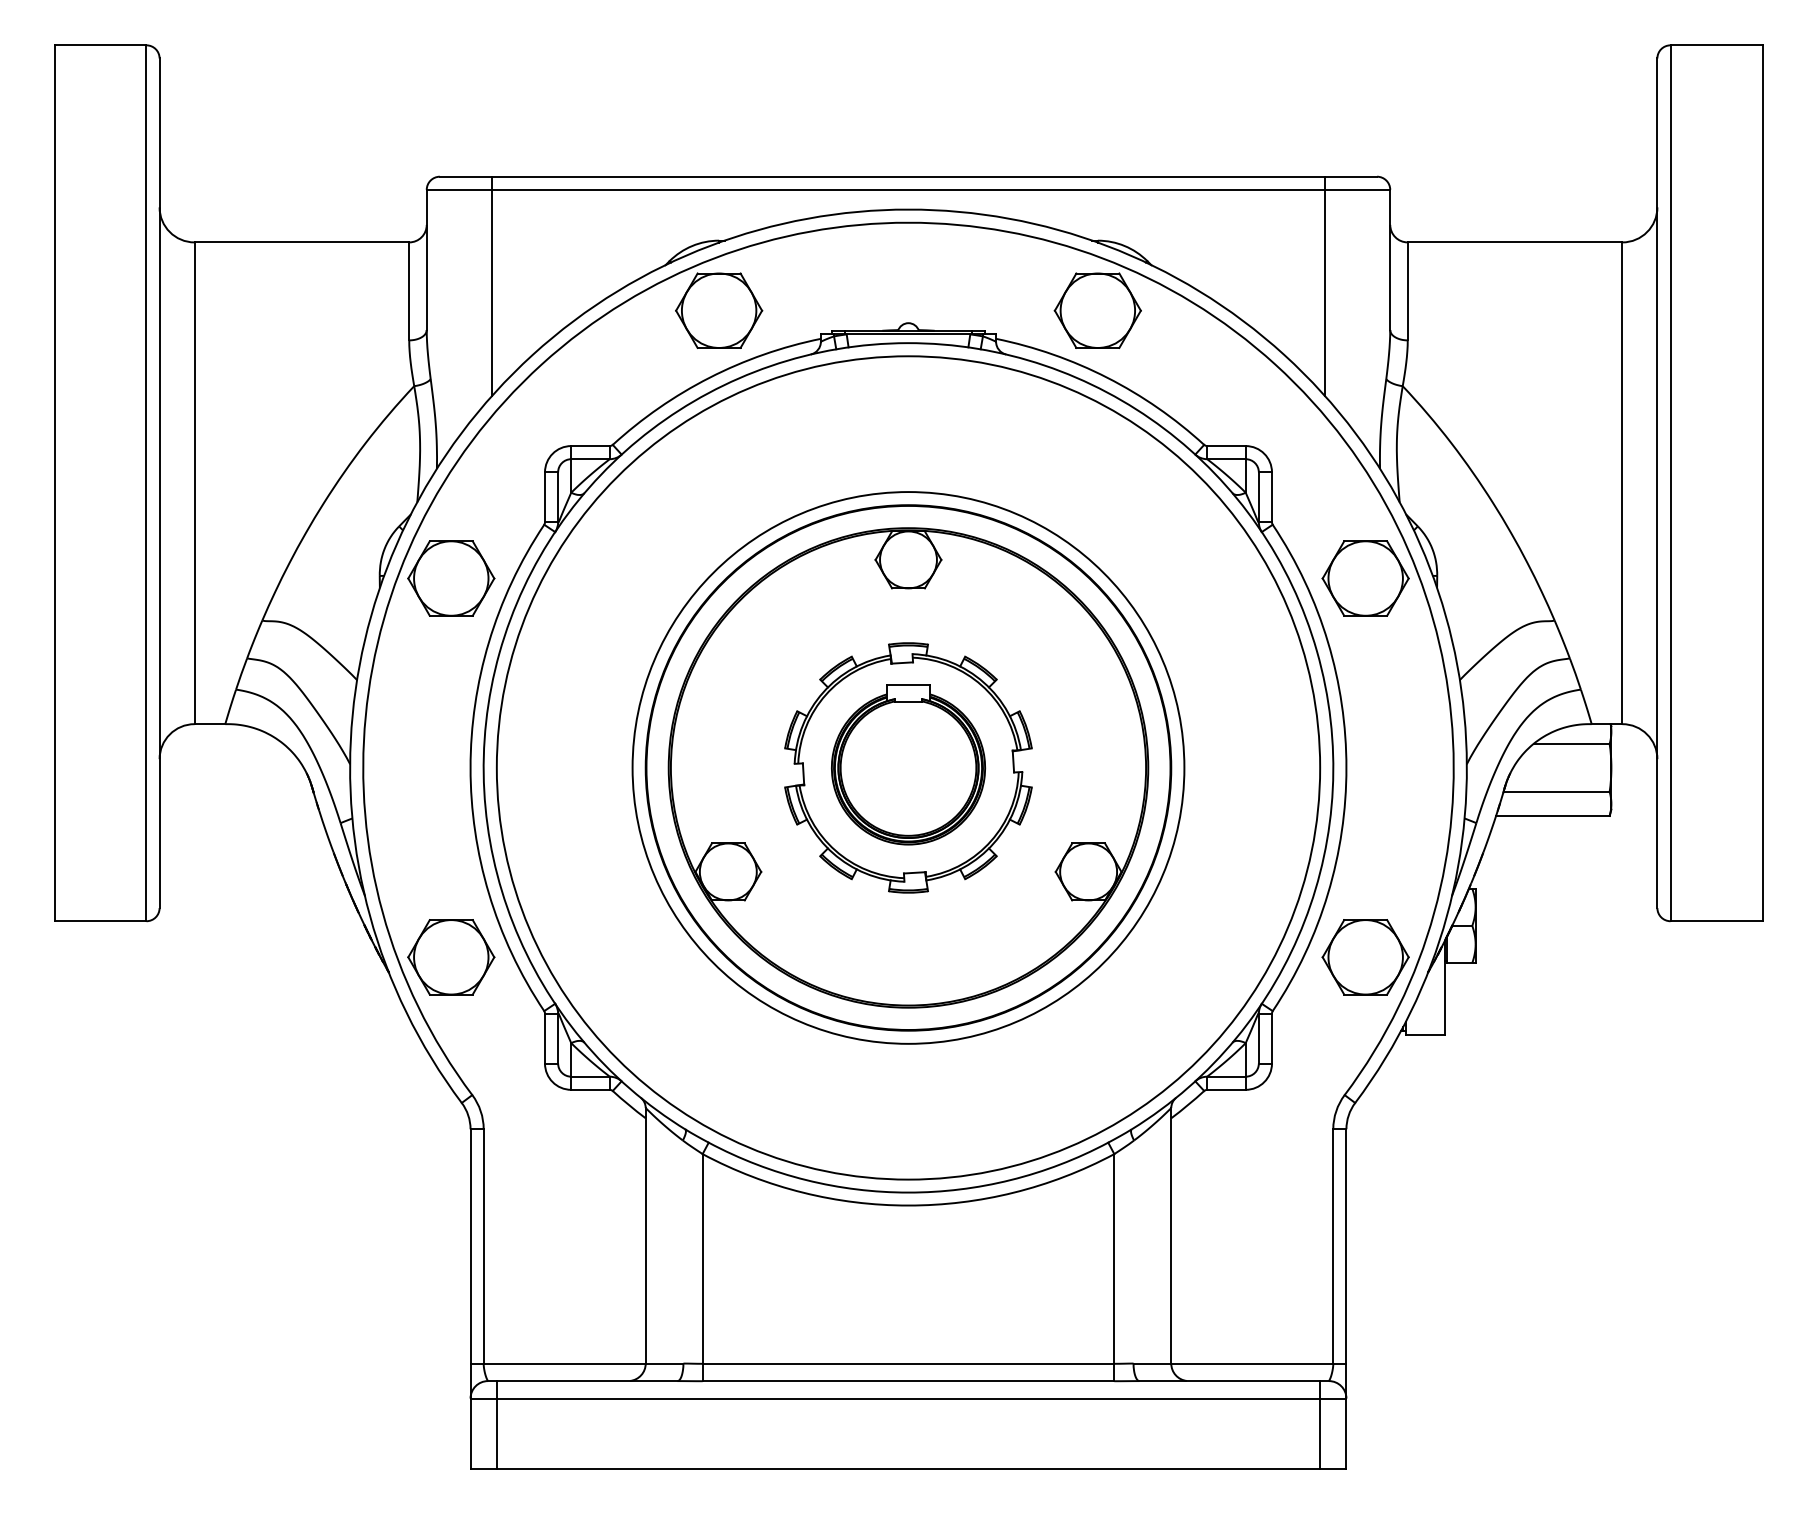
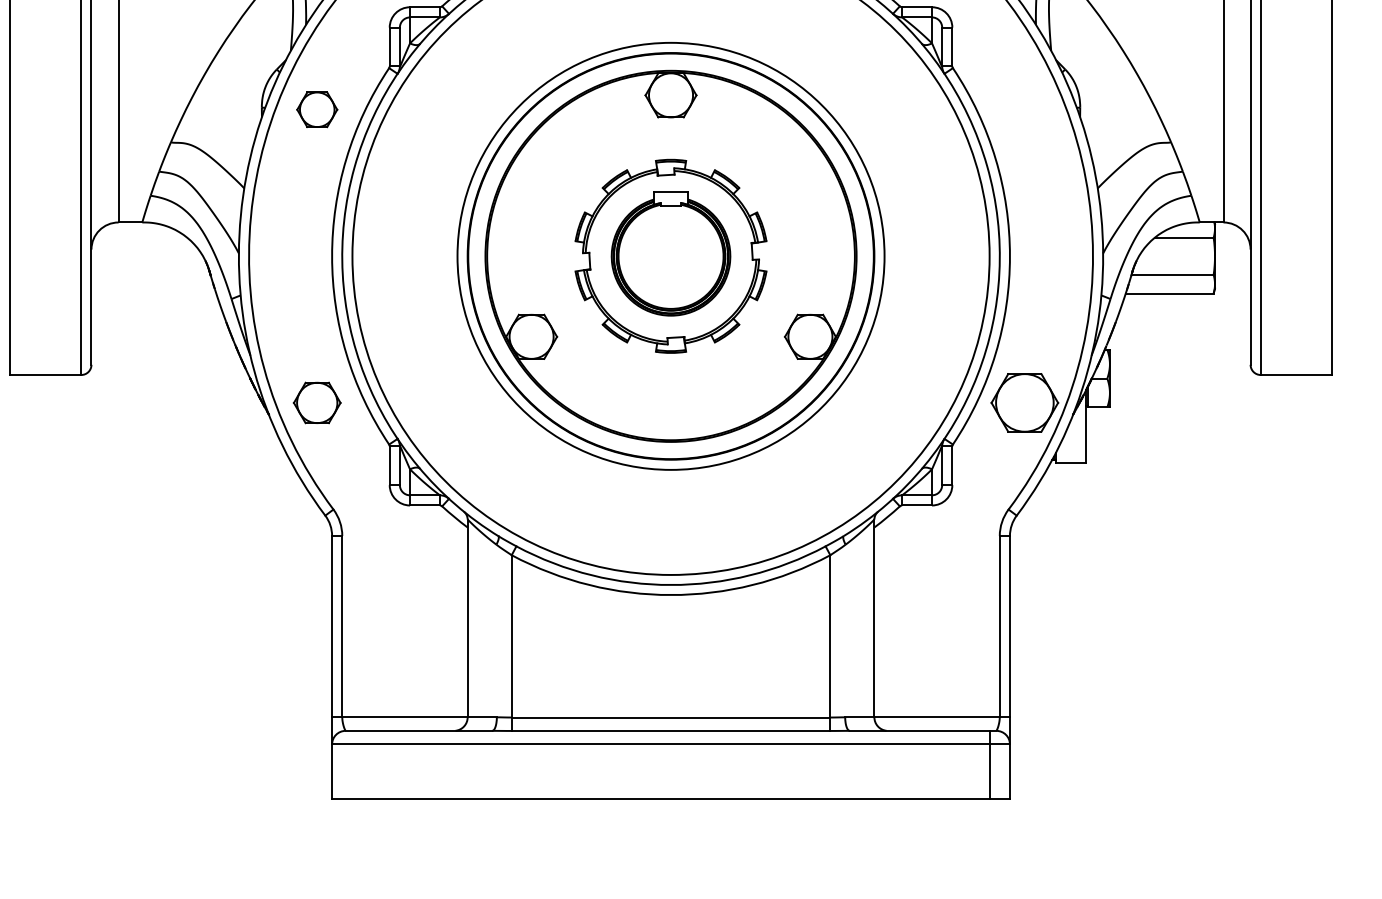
part: (451, 578) -> (317, 109), size x0.6
part: (1365, 578) -> (1024, 109), removed
part: (451, 957) -> (317, 403), size x0.7
line: (496, 1424) -> (352, 764), removed

